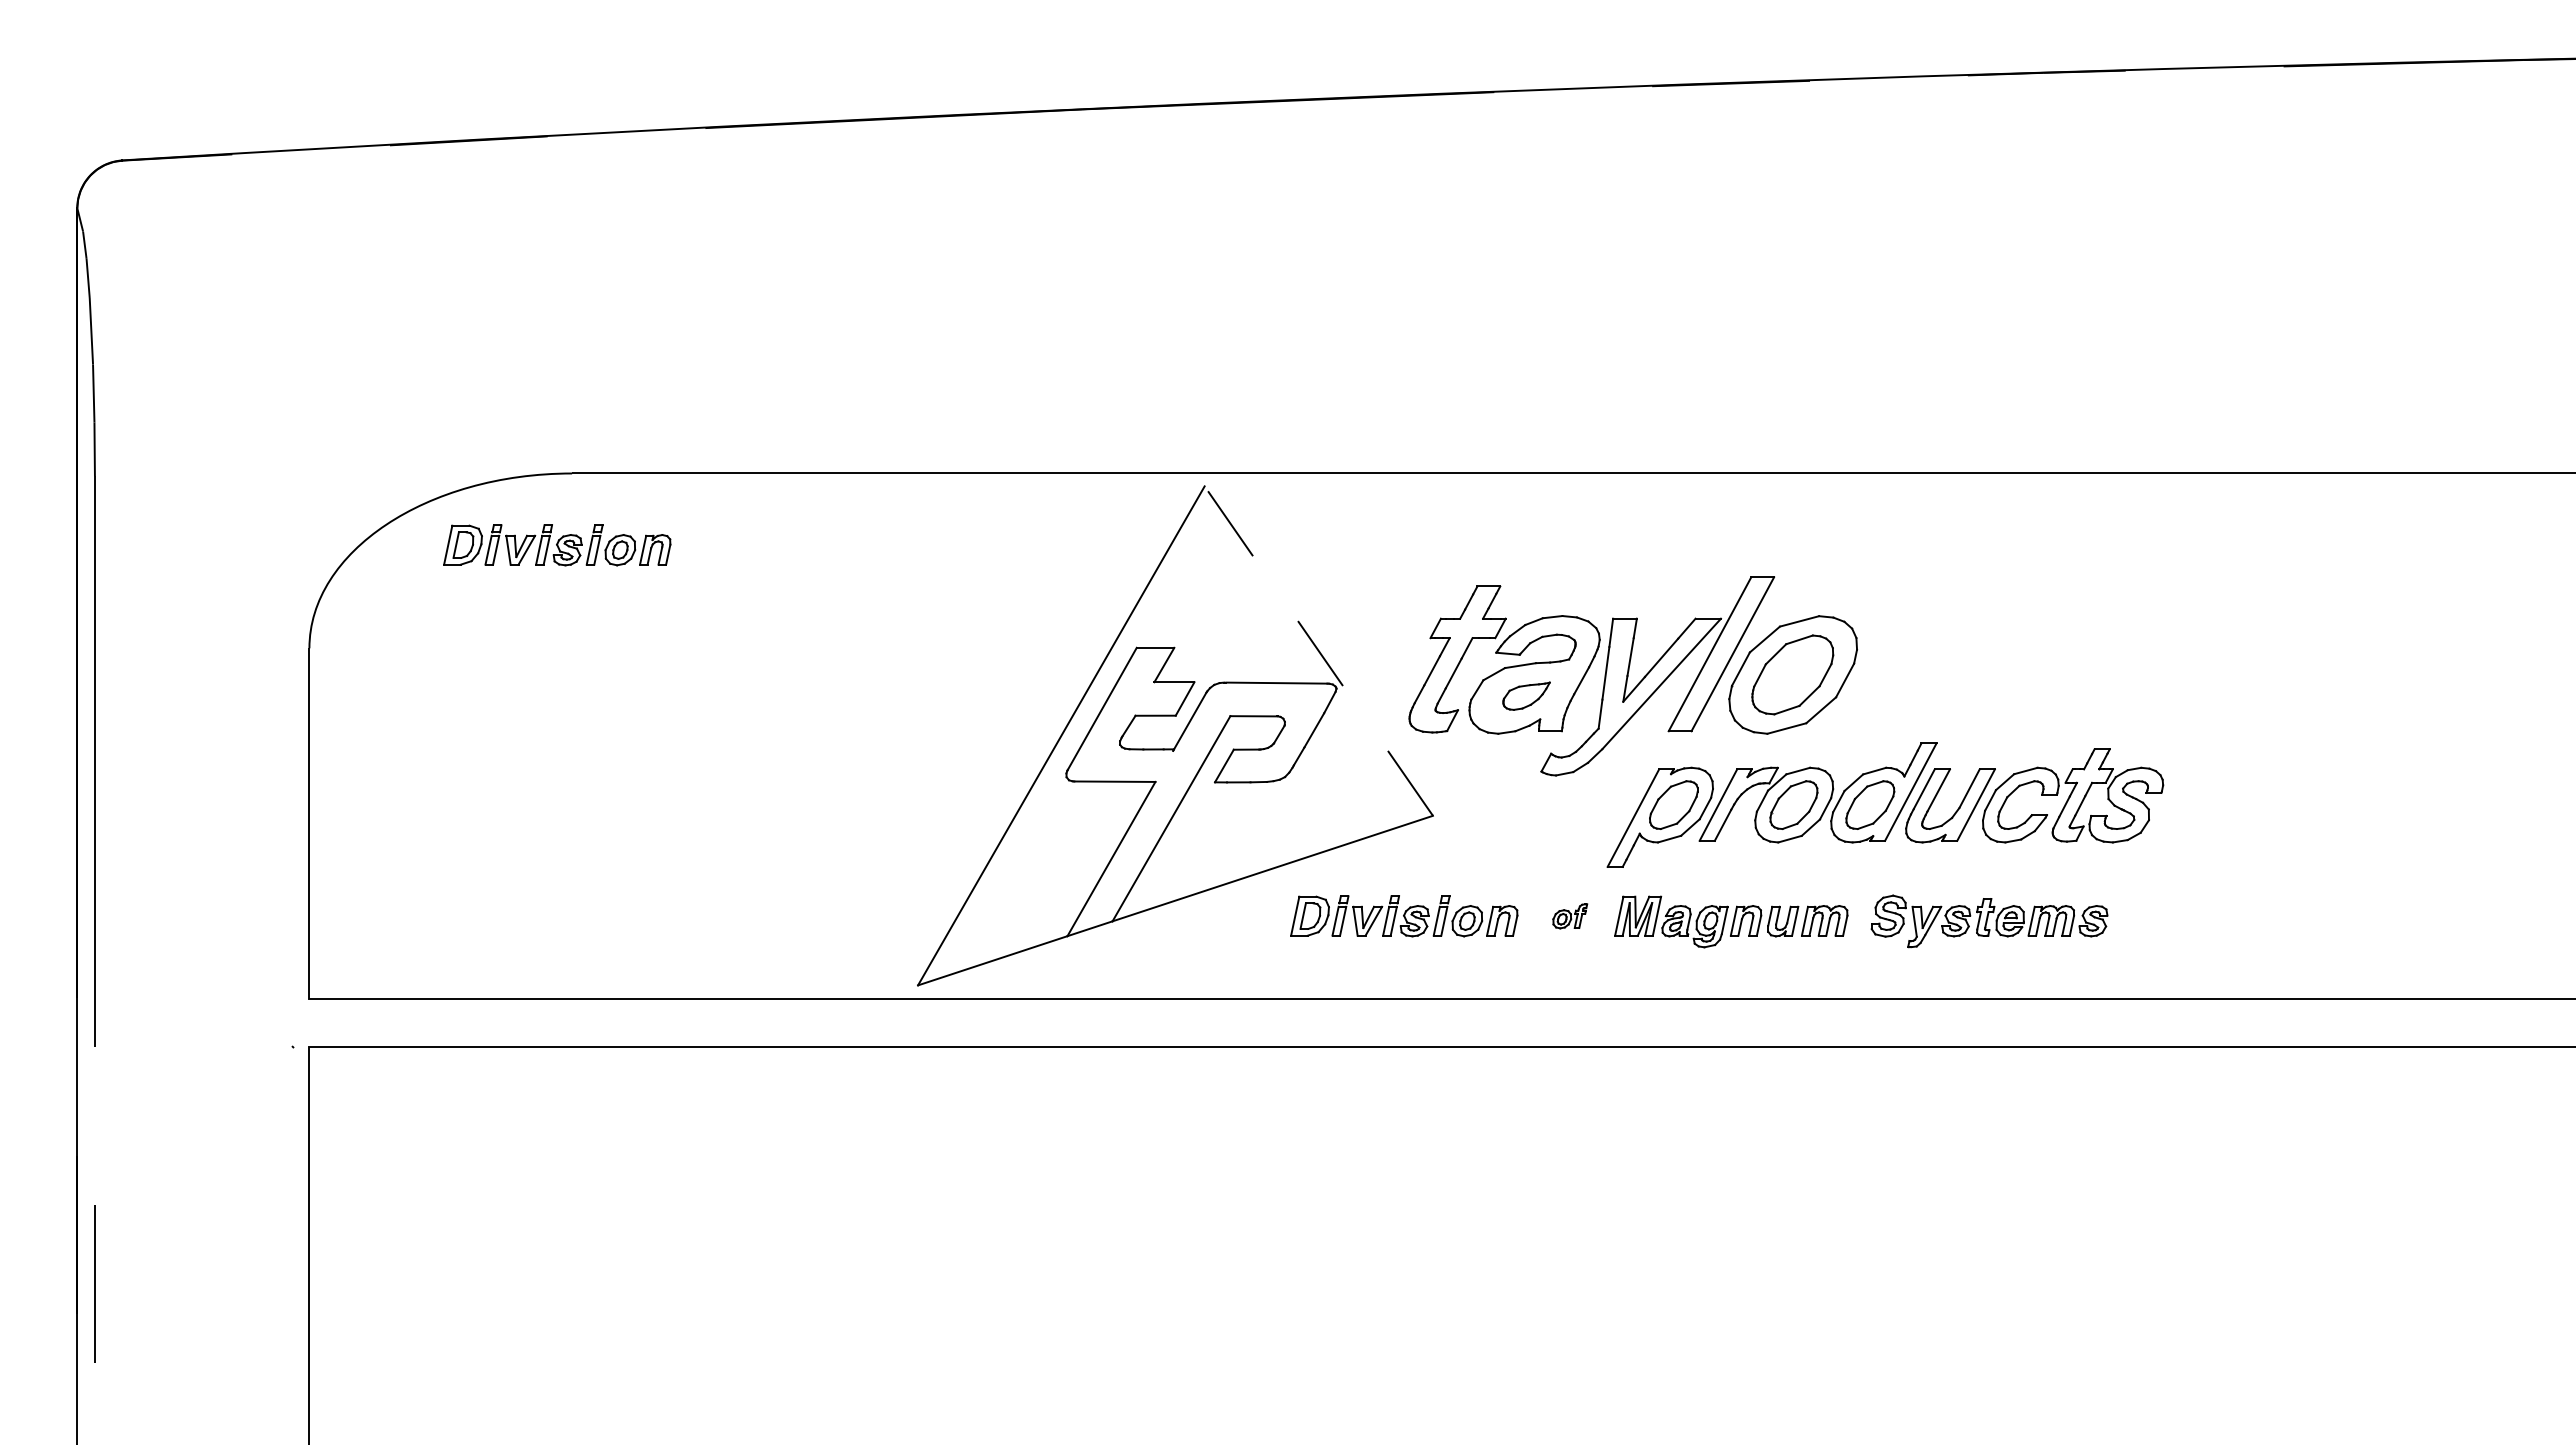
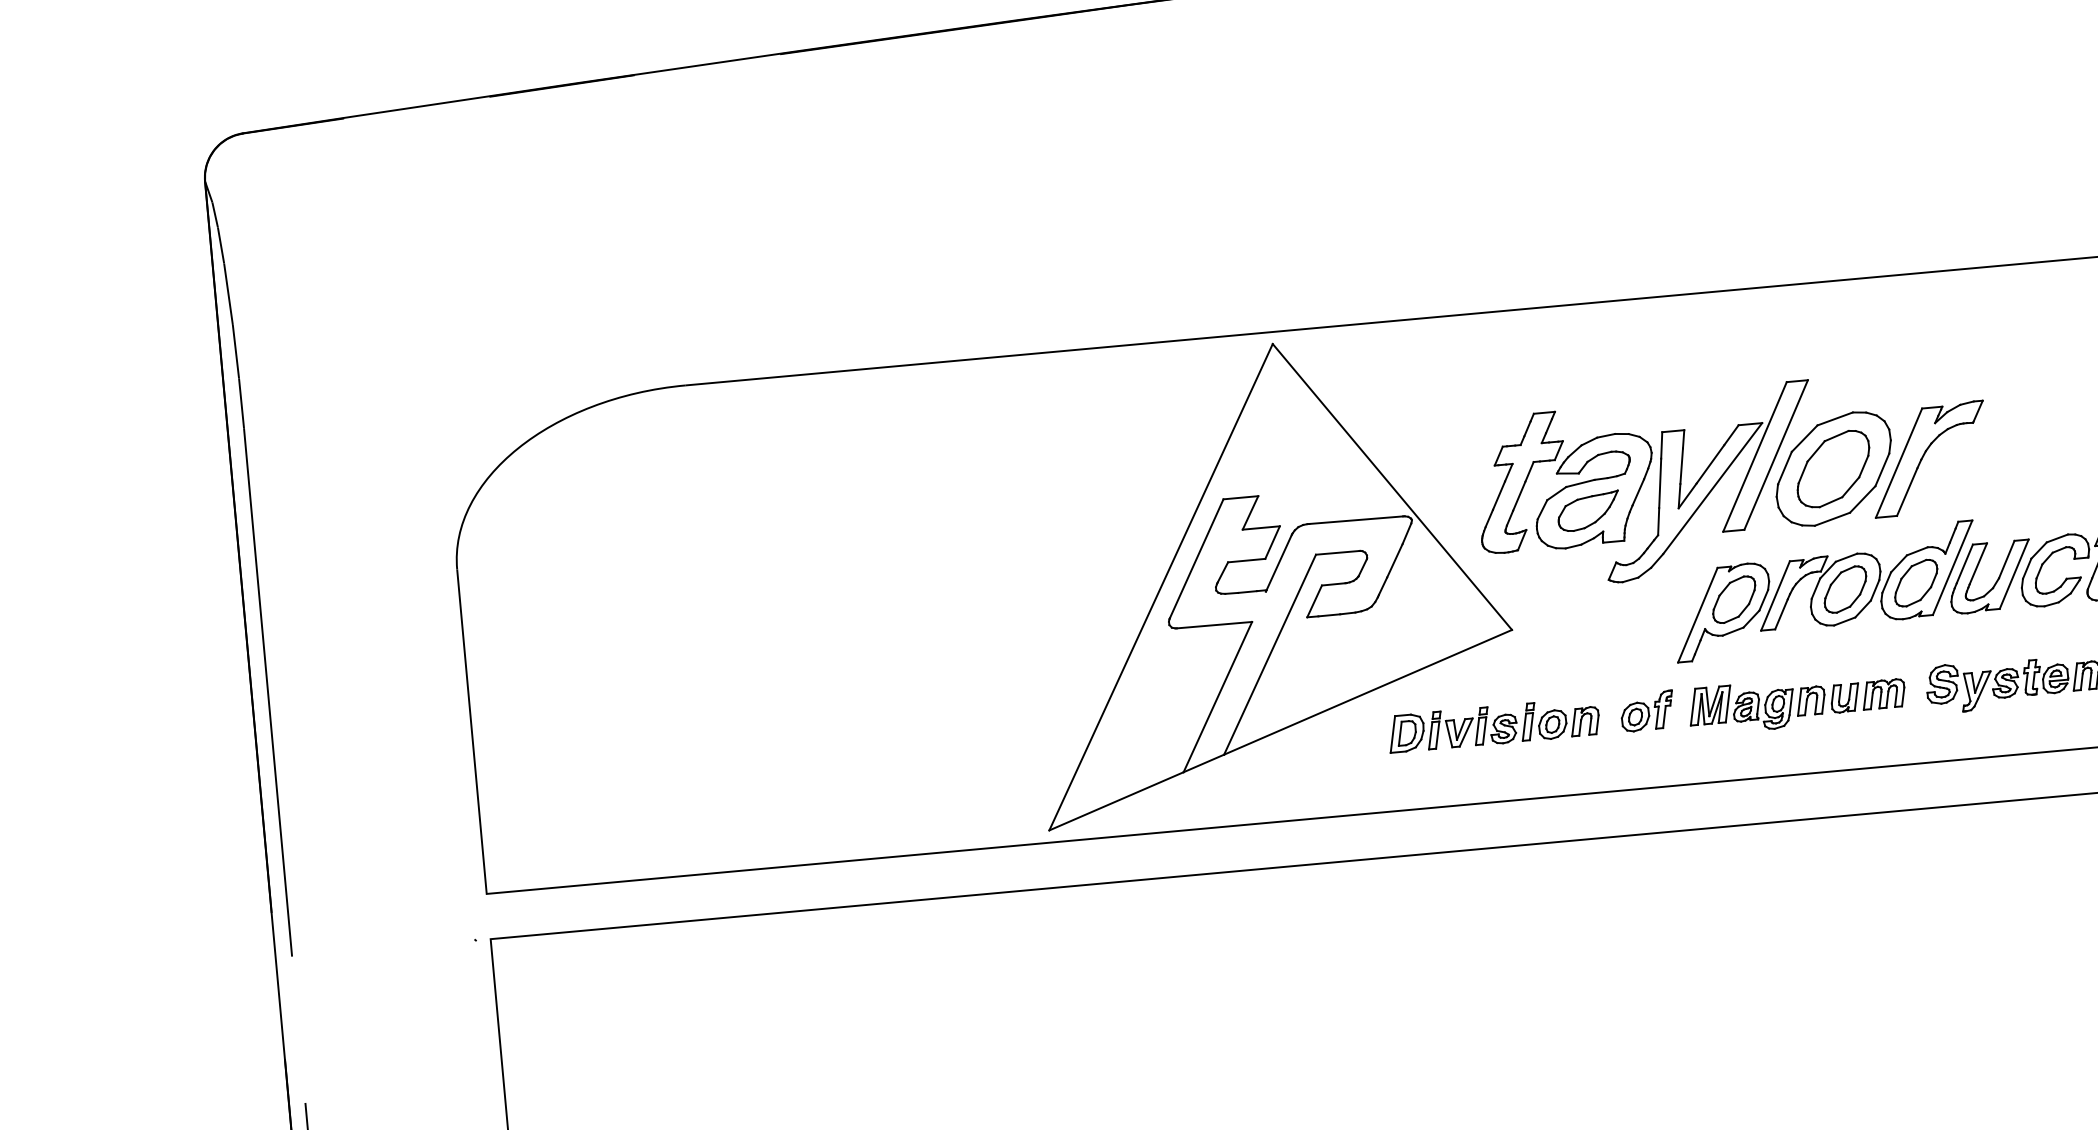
part: (557, 545) -> (678, 453), removed
line: (1318, 650) -> (1392, 486), dashed -> solid
part: (1890, 671) -> (1923, 457), added
part: (1526, 695) -> (1588, 510), size x1.43
part: (1570, 916) -> (1647, 711), size x1.67

